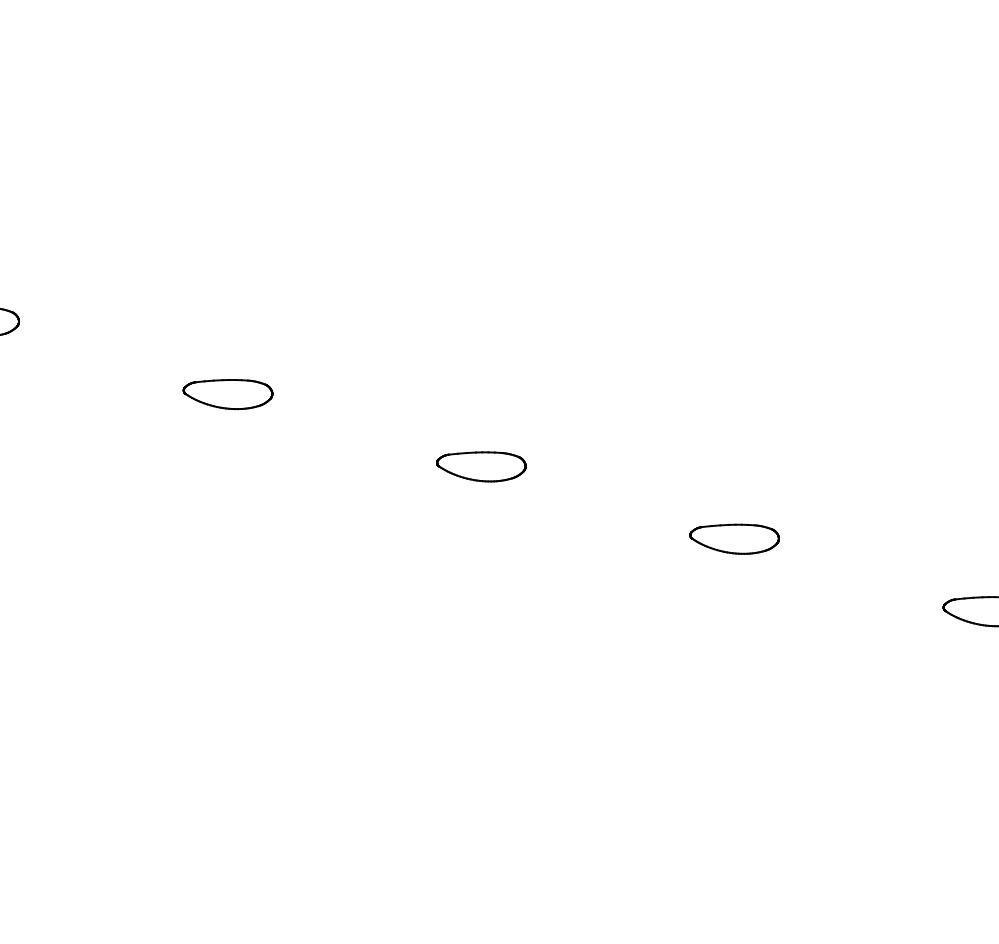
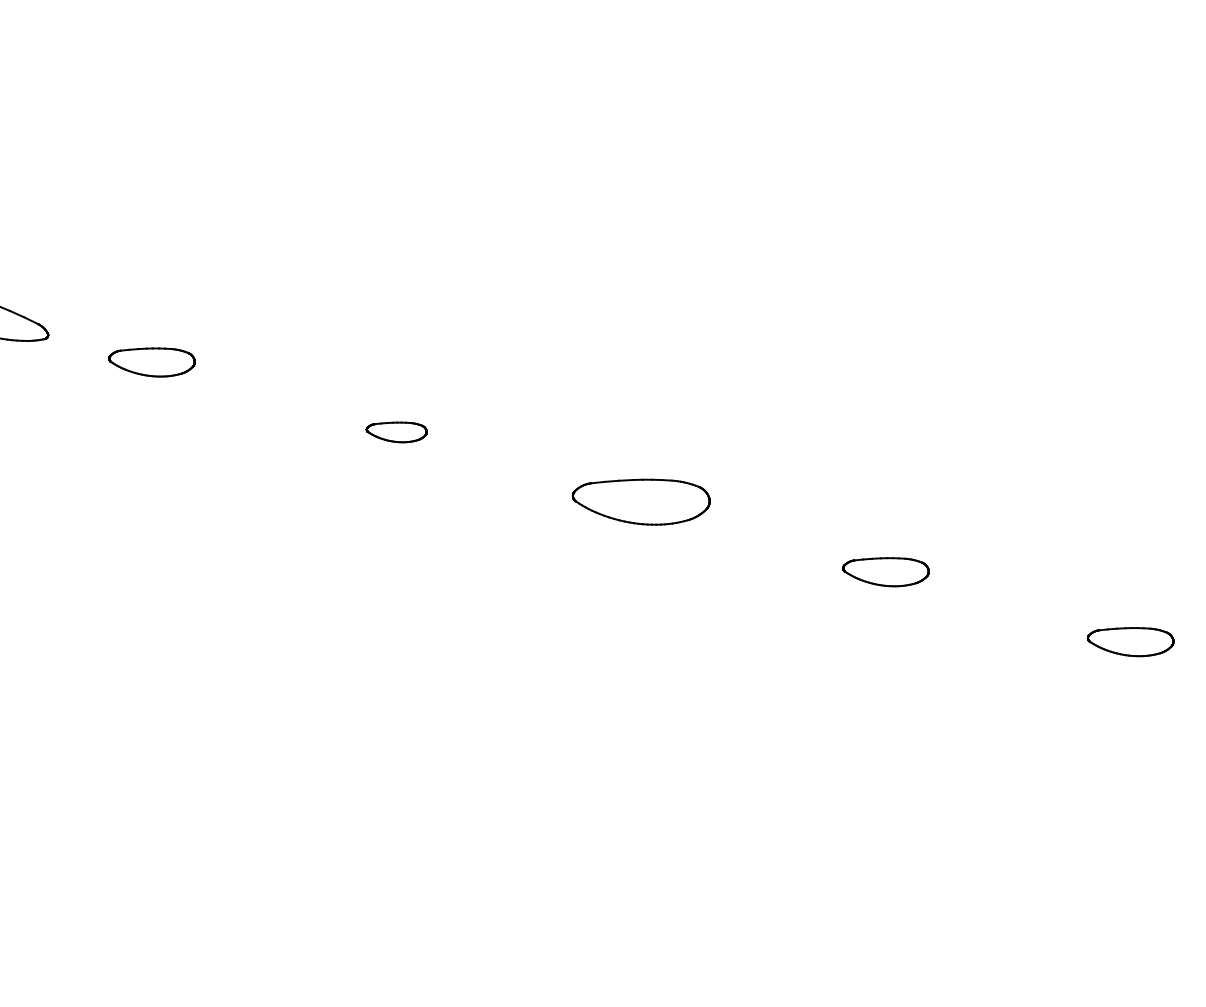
part: (227, 394) -> (396, 432), size x0.7
part: (481, 467) -> (641, 502), size x1.6

